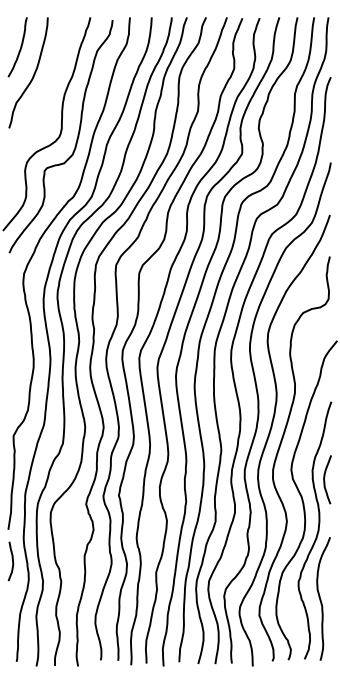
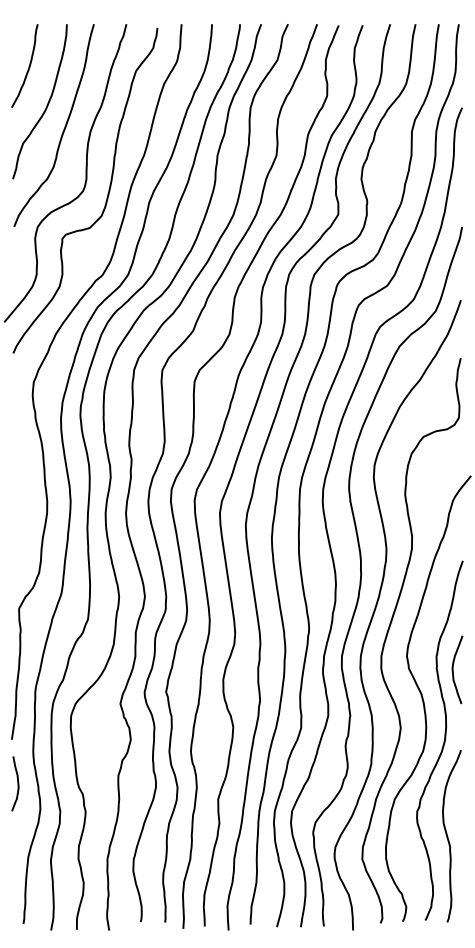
curve: (44, 93) -> (62, 130), added

